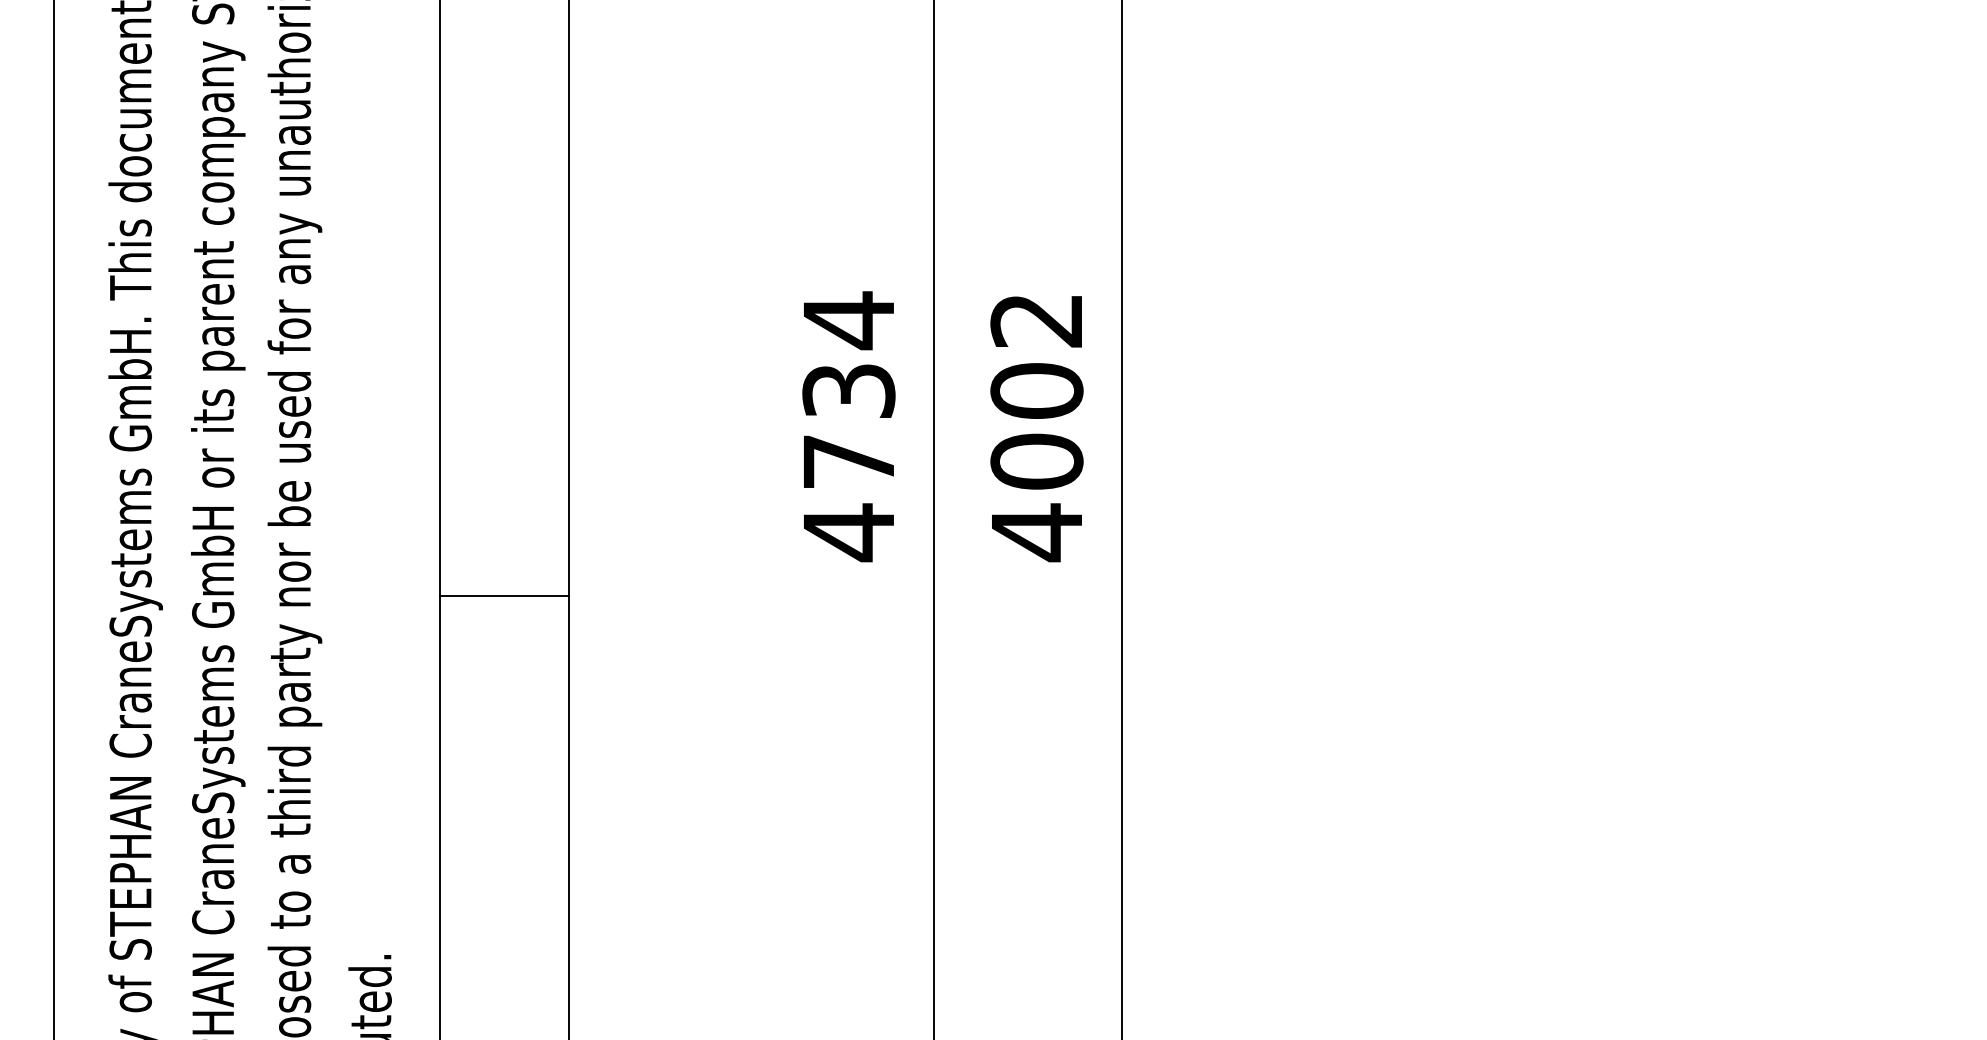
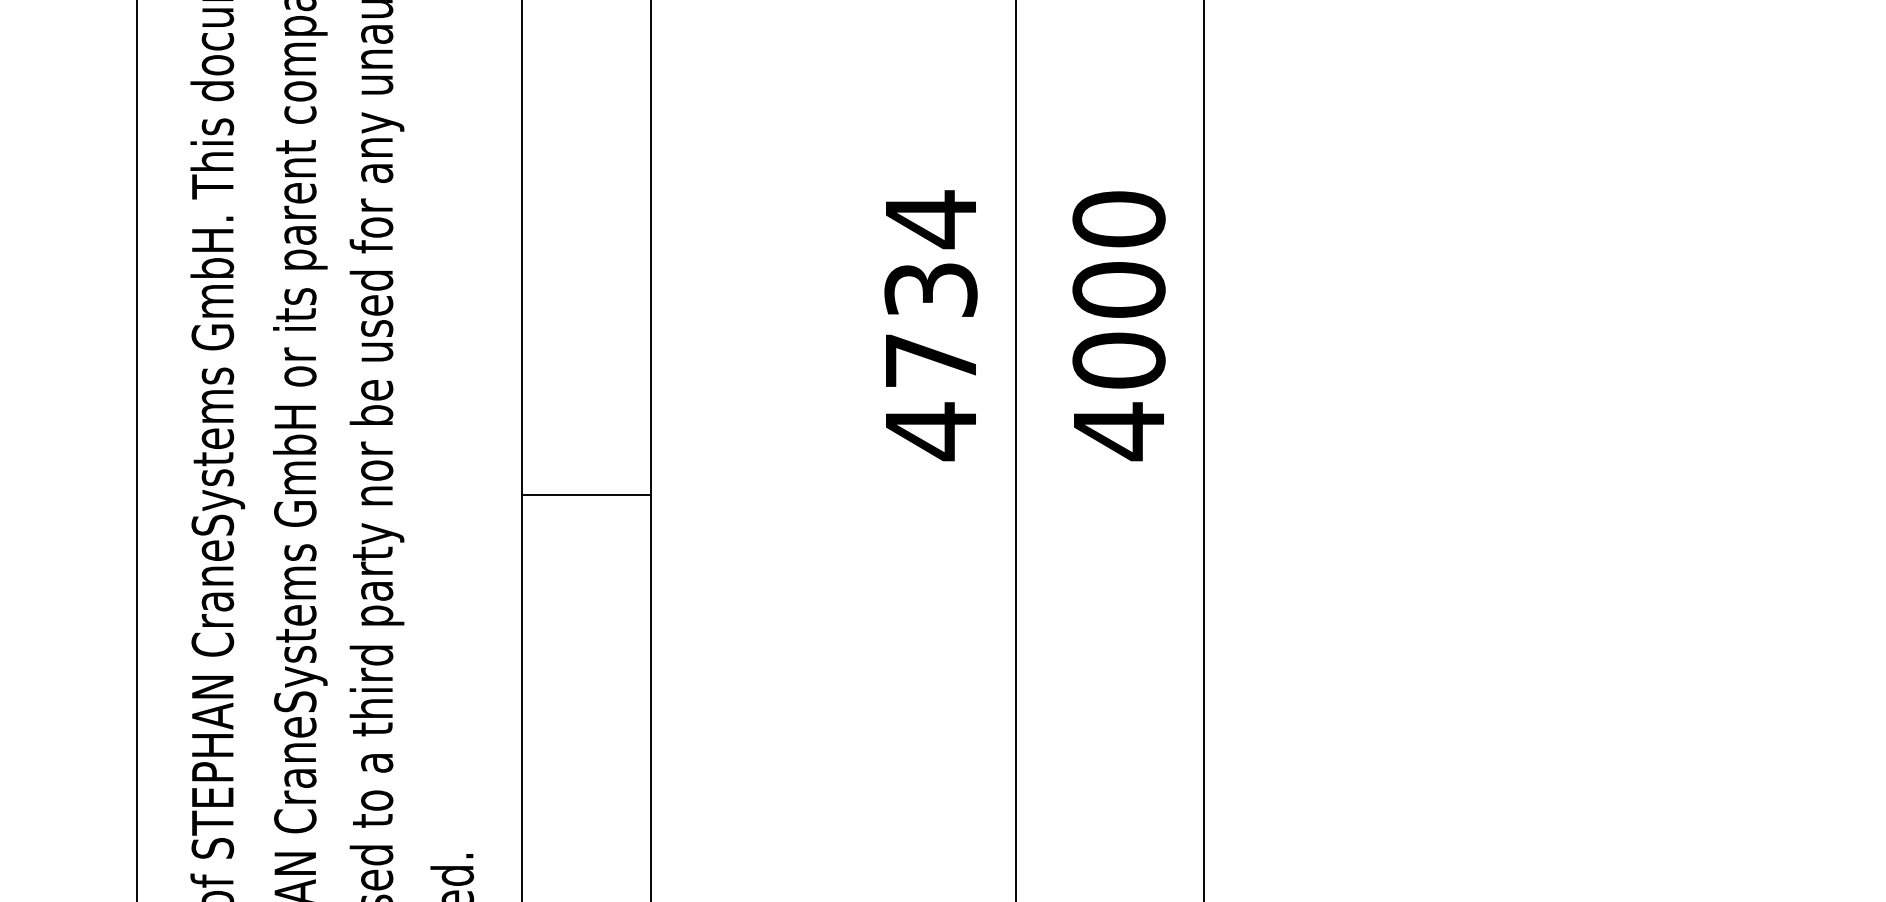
text: (1036, 320) -> (1118, 219), 4002 -> 4000

